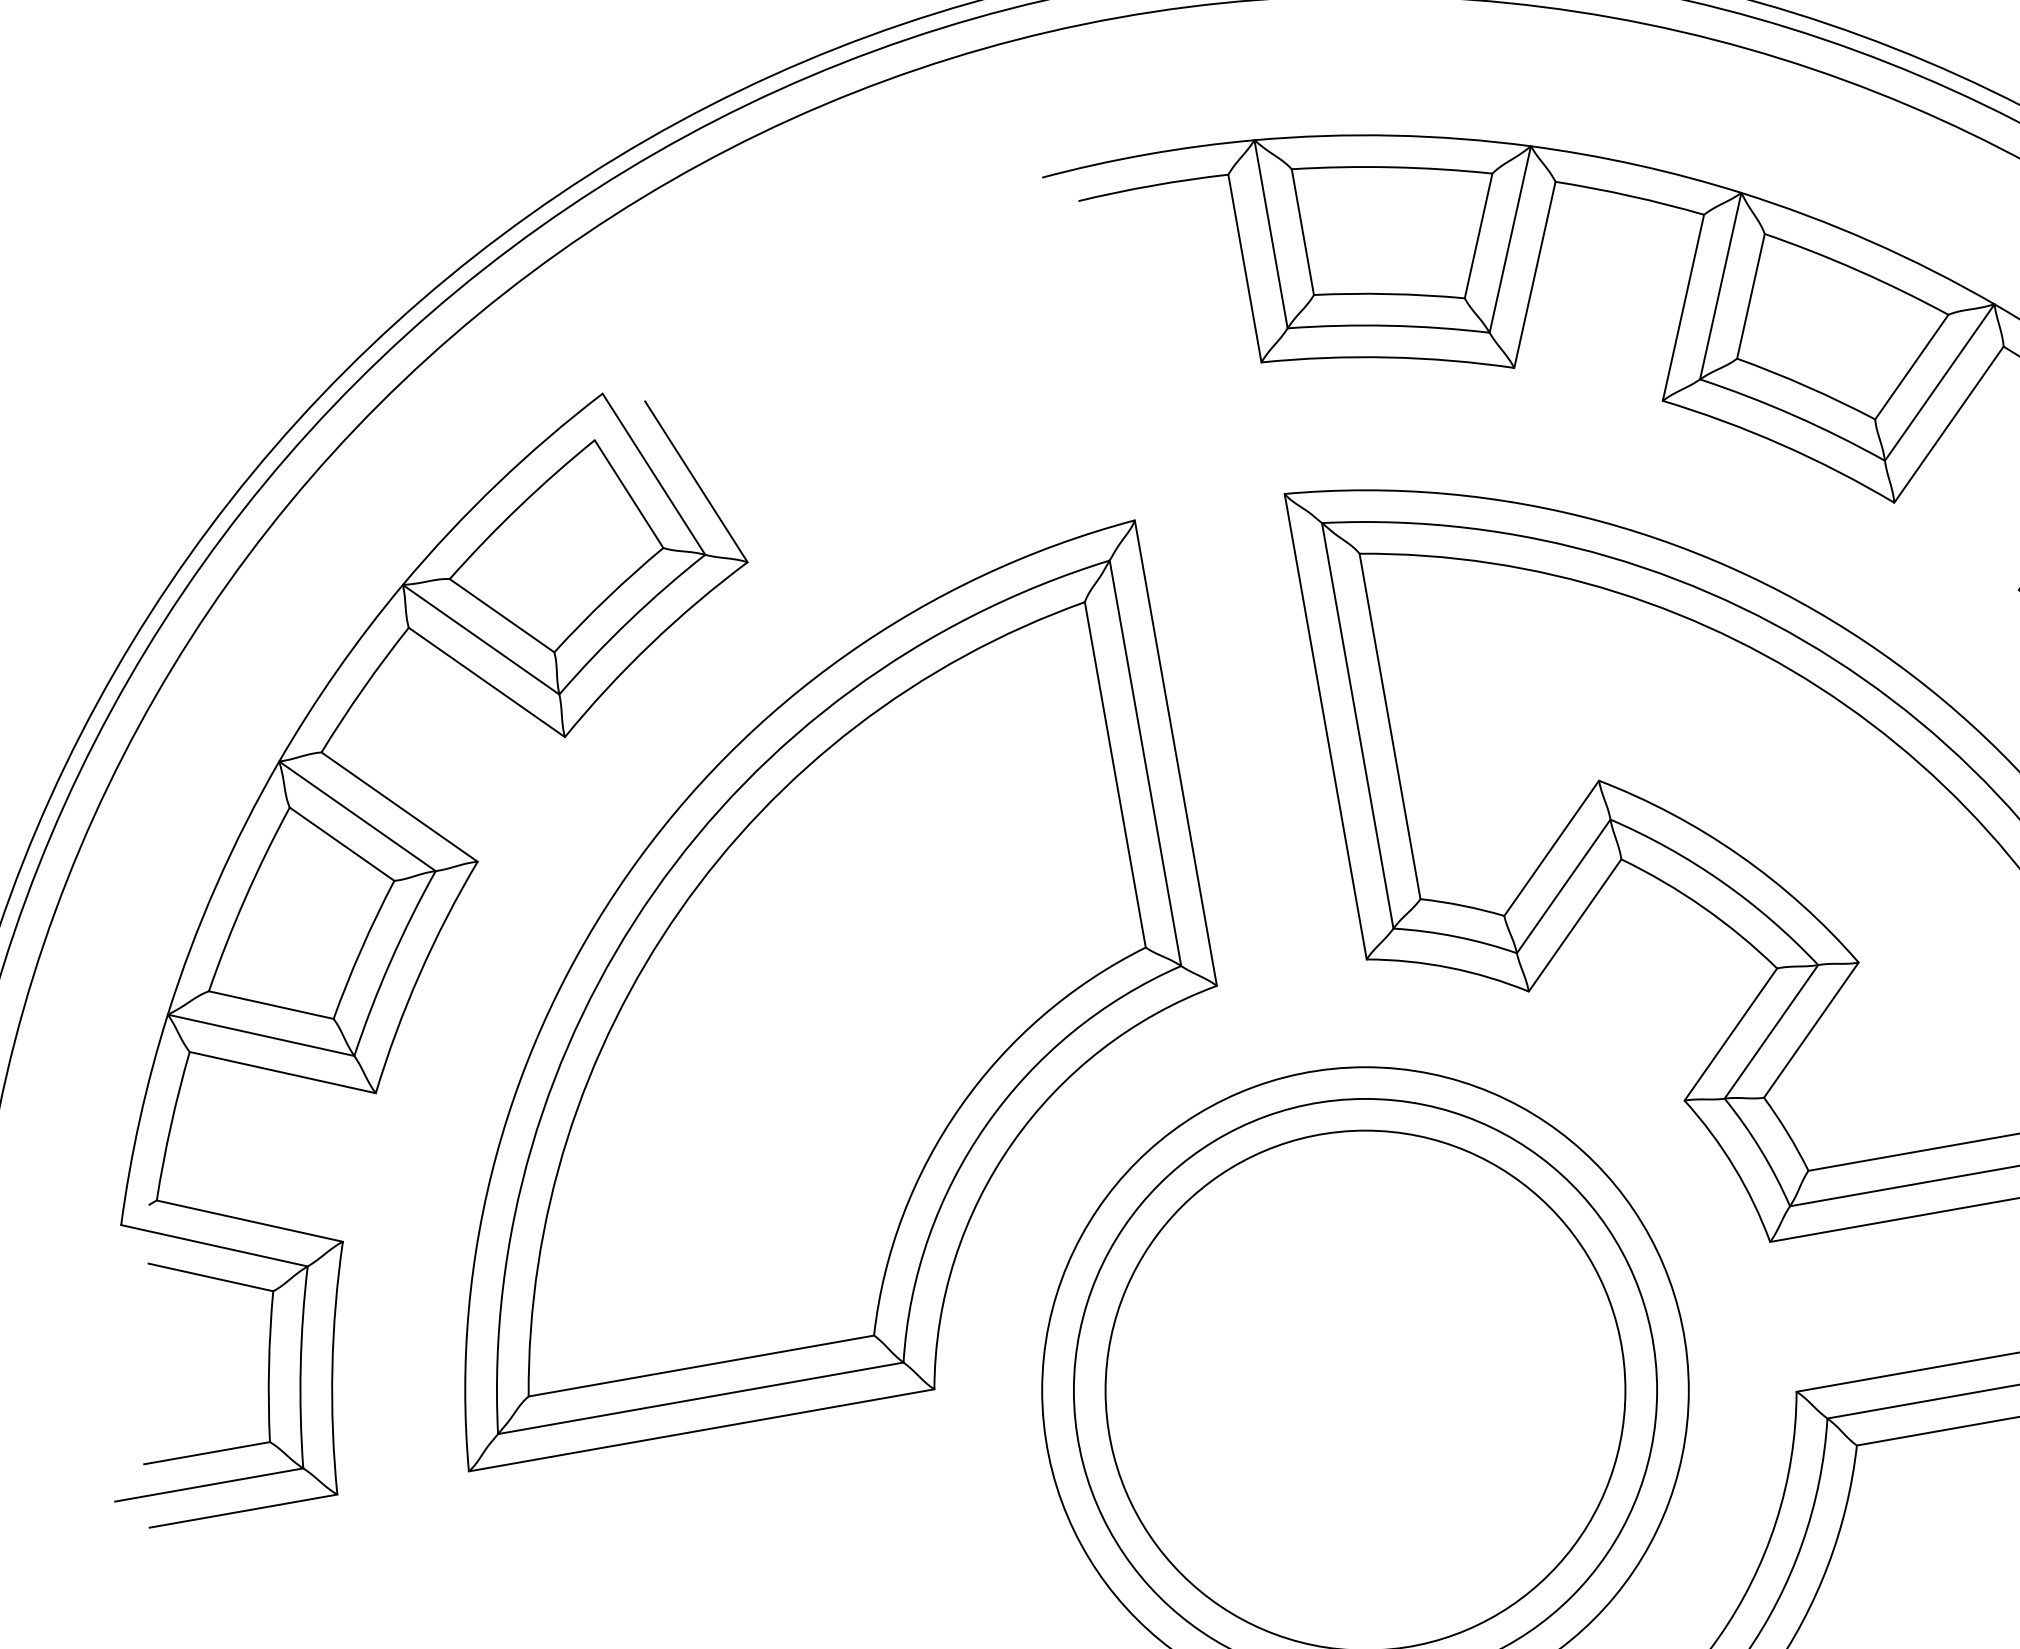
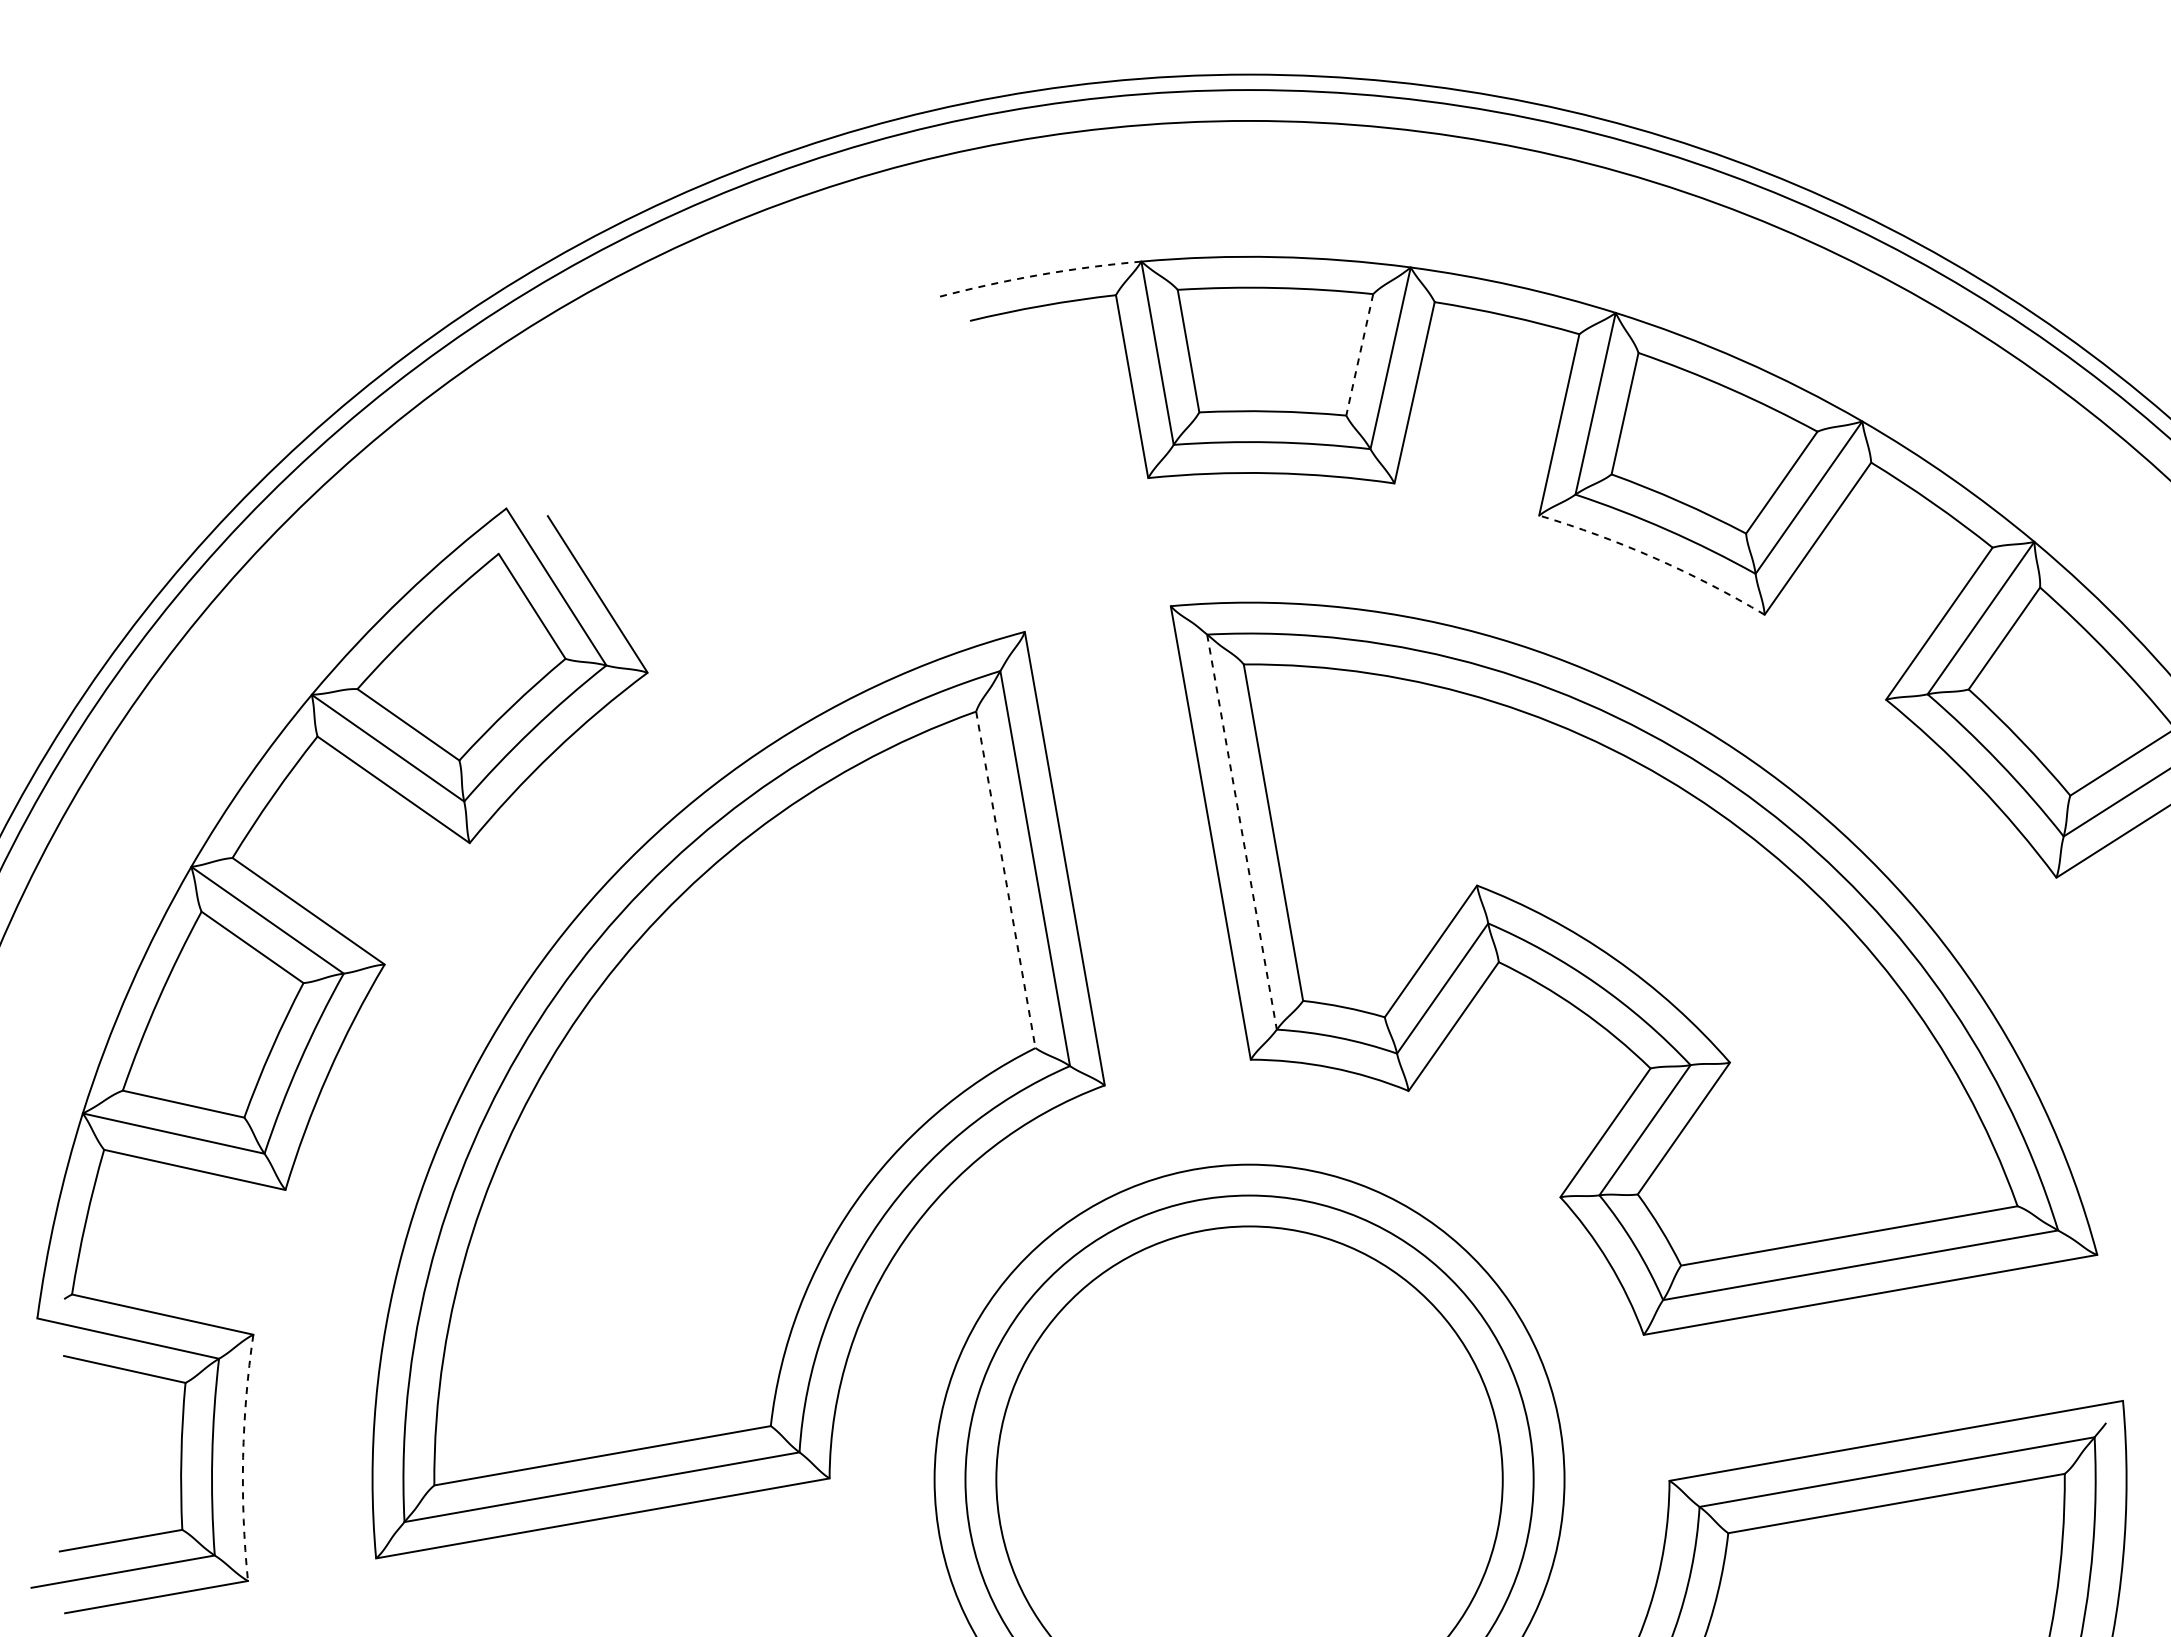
arc: (1147, 154) -> (1037, 275), solid -> dashed
line: (1478, 236) -> (1359, 355), solid -> dashed
arc: (1782, 444) -> (1655, 558), solid -> dashed
line: (1358, 726) -> (1242, 832), solid -> dashed
line: (1114, 774) -> (1005, 879), solid -> dashed
arc: (332, 1367) -> (243, 1457), solid -> dashed

